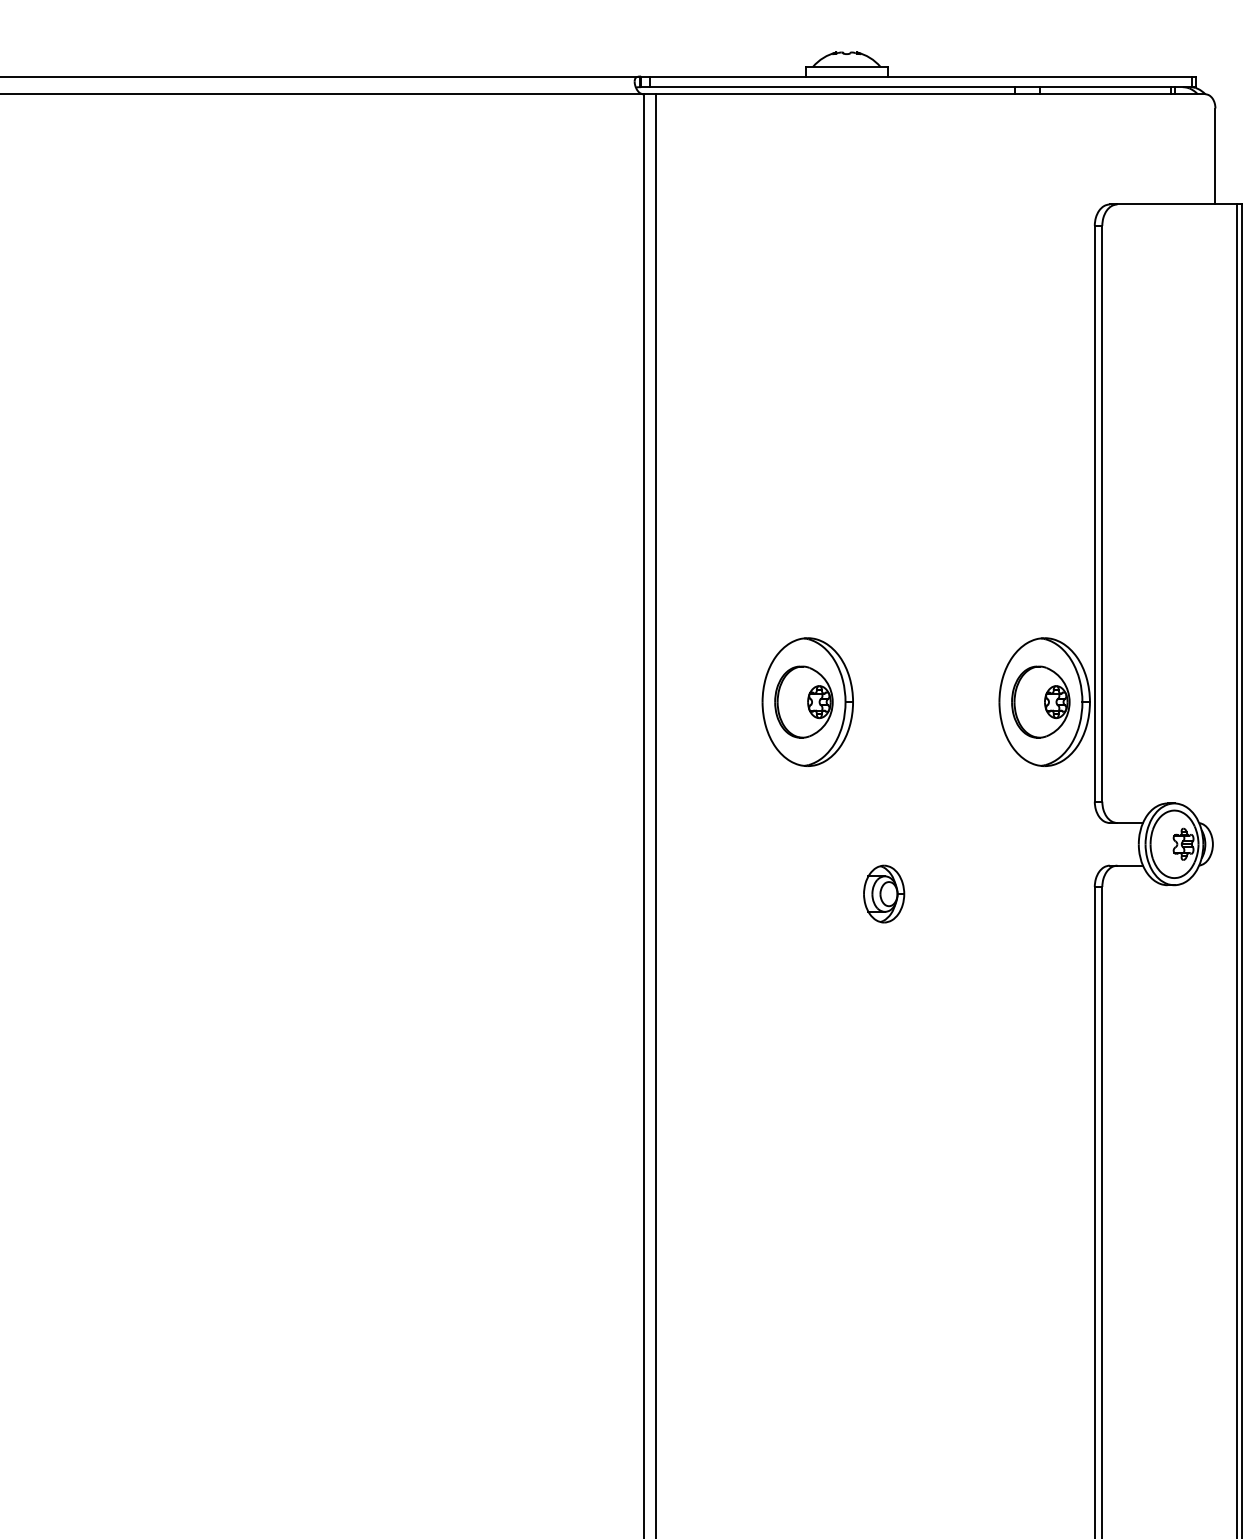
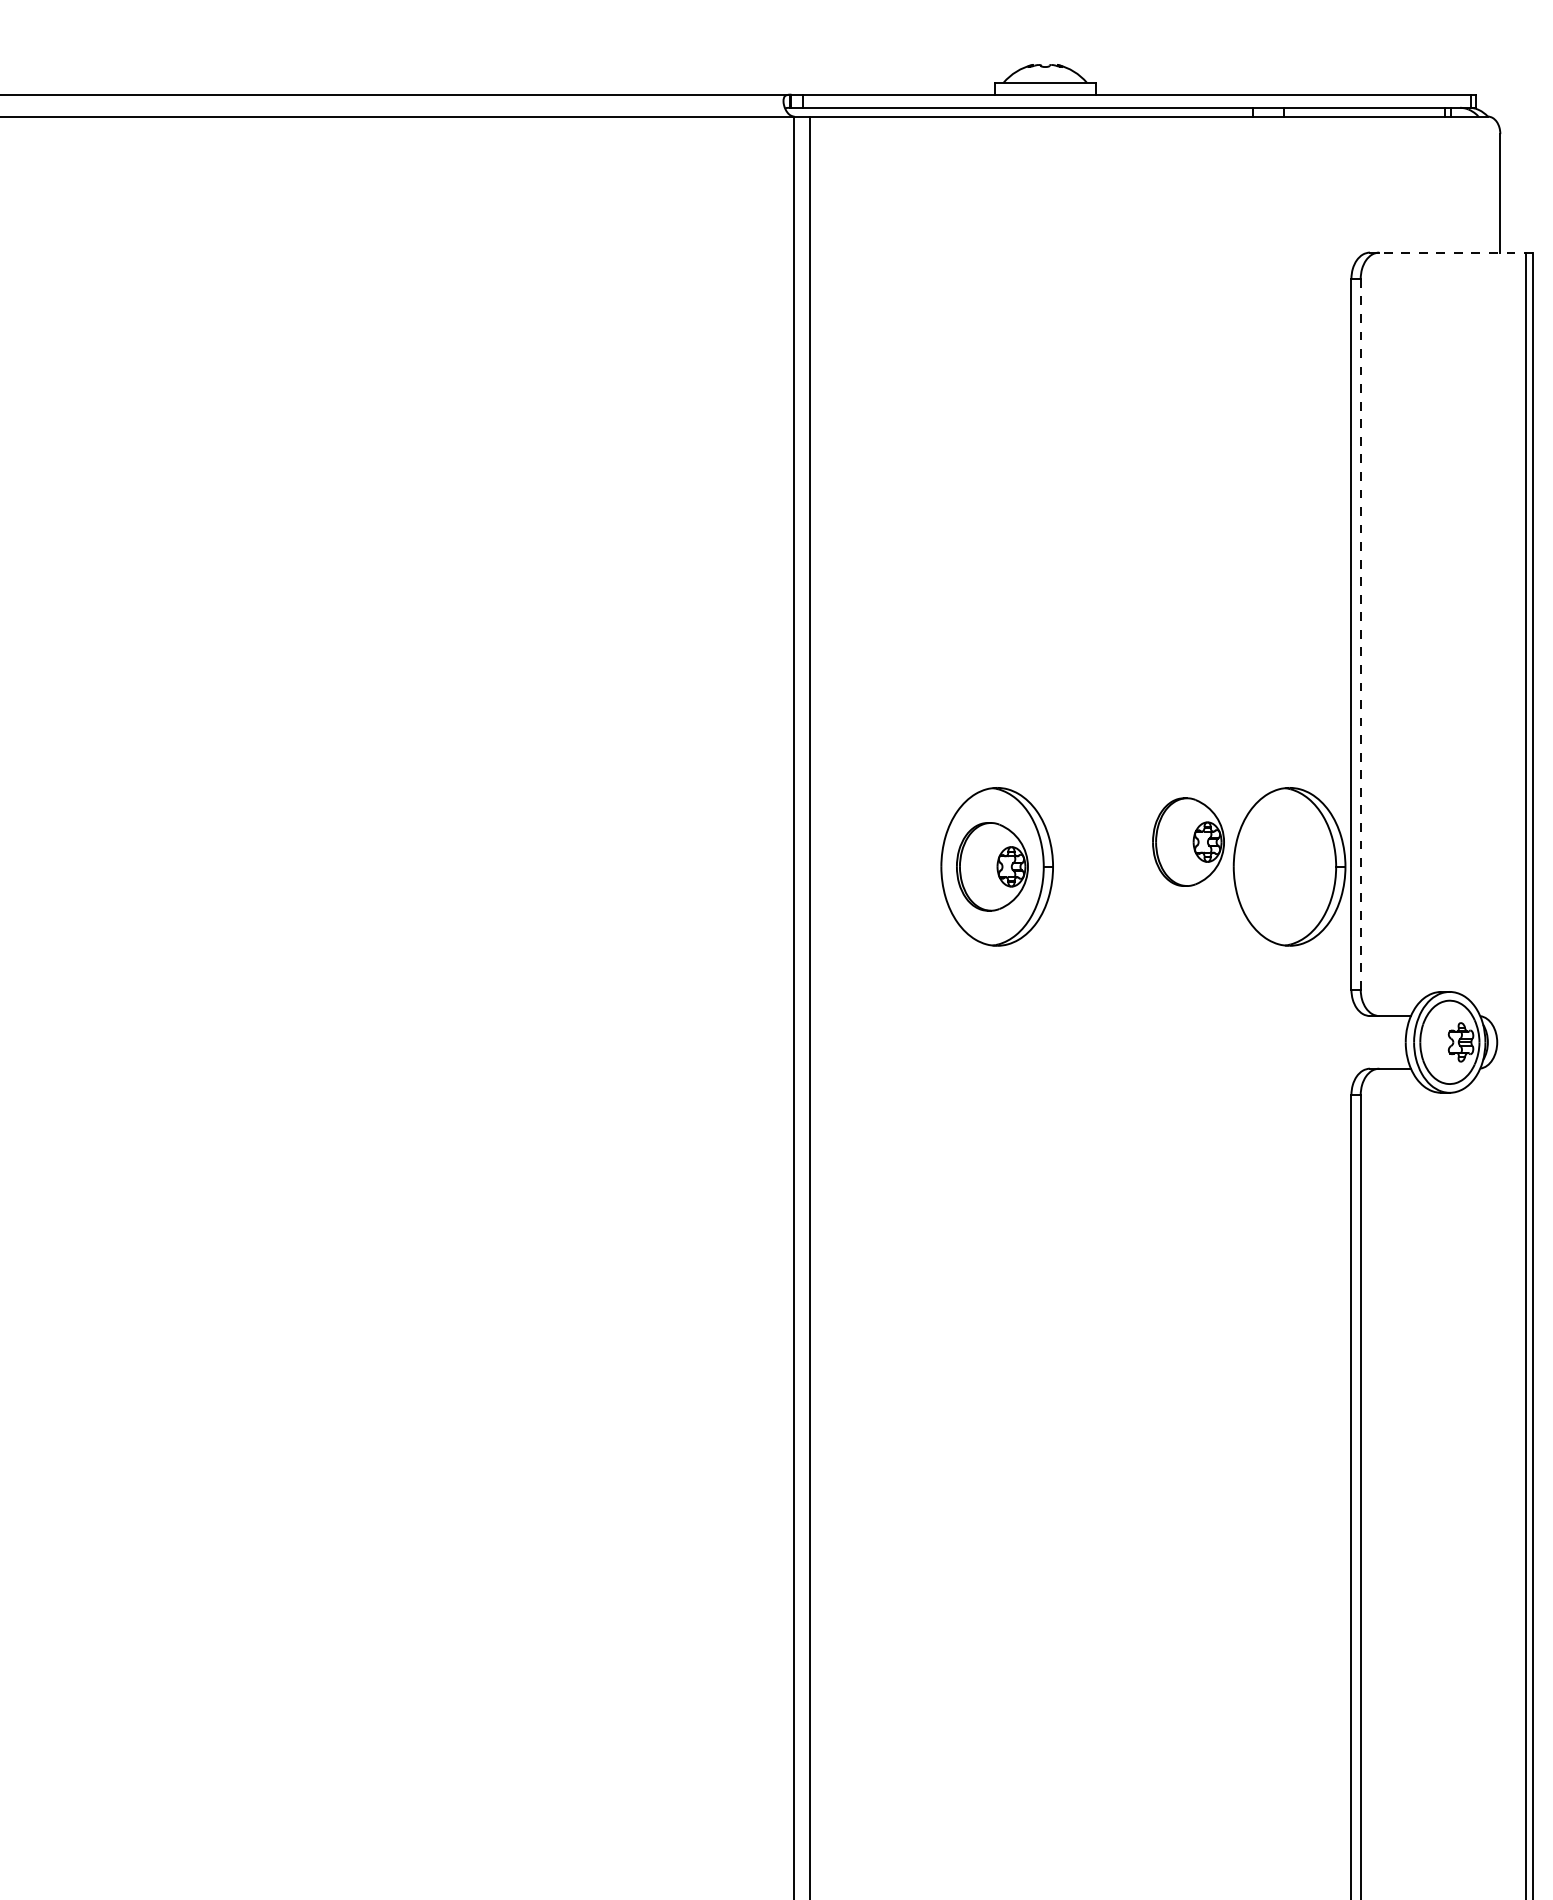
line: (1179, 204) -> (1455, 252), solid -> dashed
line: (1102, 513) -> (1360, 634), solid -> dashed
part: (1040, 701) -> (1188, 841), moved
part: (884, 893) -> (1091, 1103), removed

